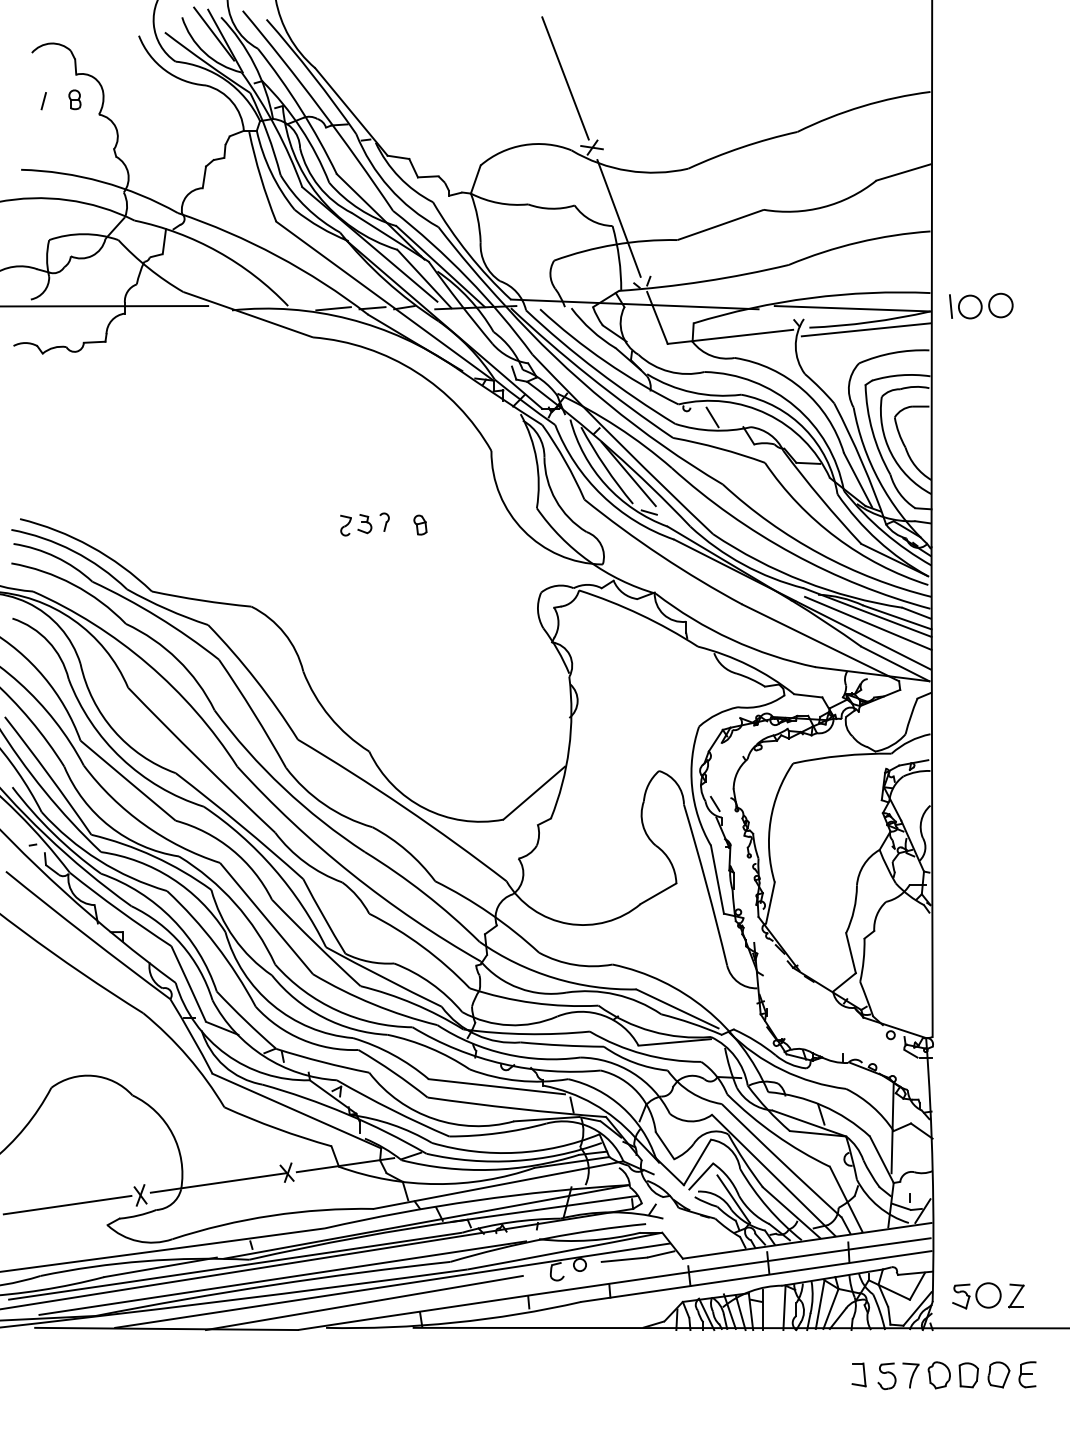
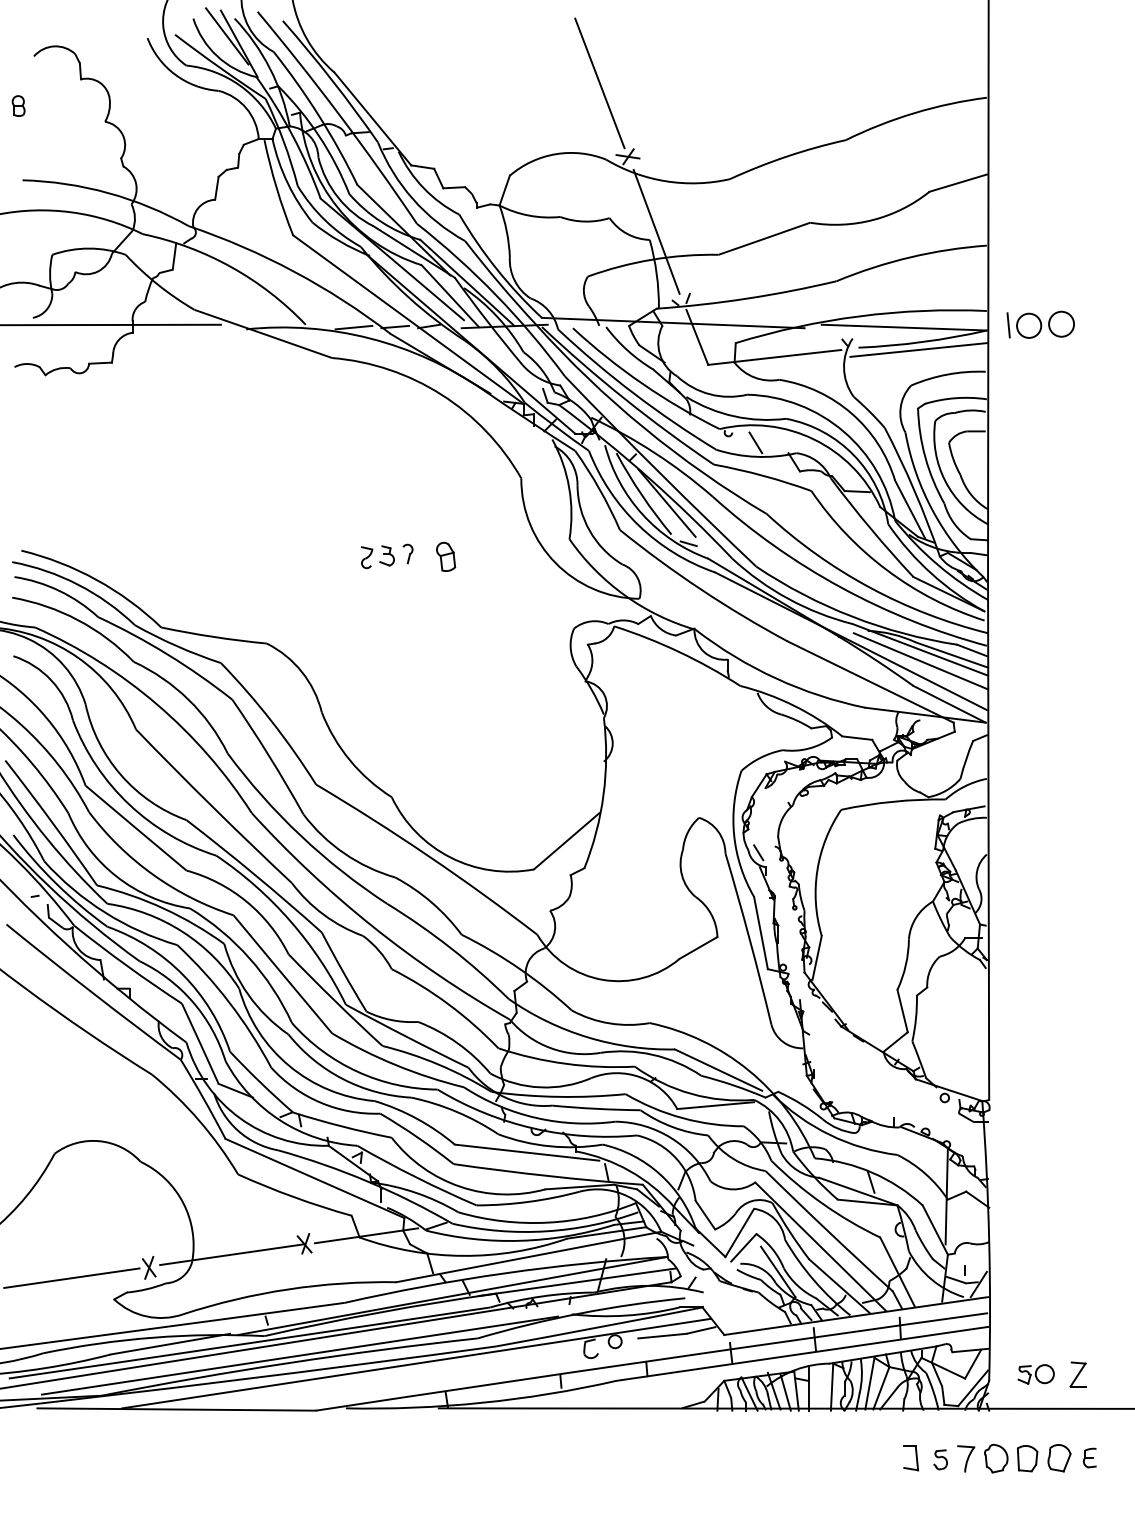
part: (74, 99) -> (18, 105), moved
line: (43, 100) -> (46, 106), removed
part: (419, 525) -> (445, 557), size x1.4
part: (977, 1295) -> (1036, 1374), size x0.7
line: (364, 1302) -> (386, 1381), removed
part: (1027, 1374) -> (1089, 1457), size x0.7
part: (886, 1376) -> (940, 1459), size x0.7

